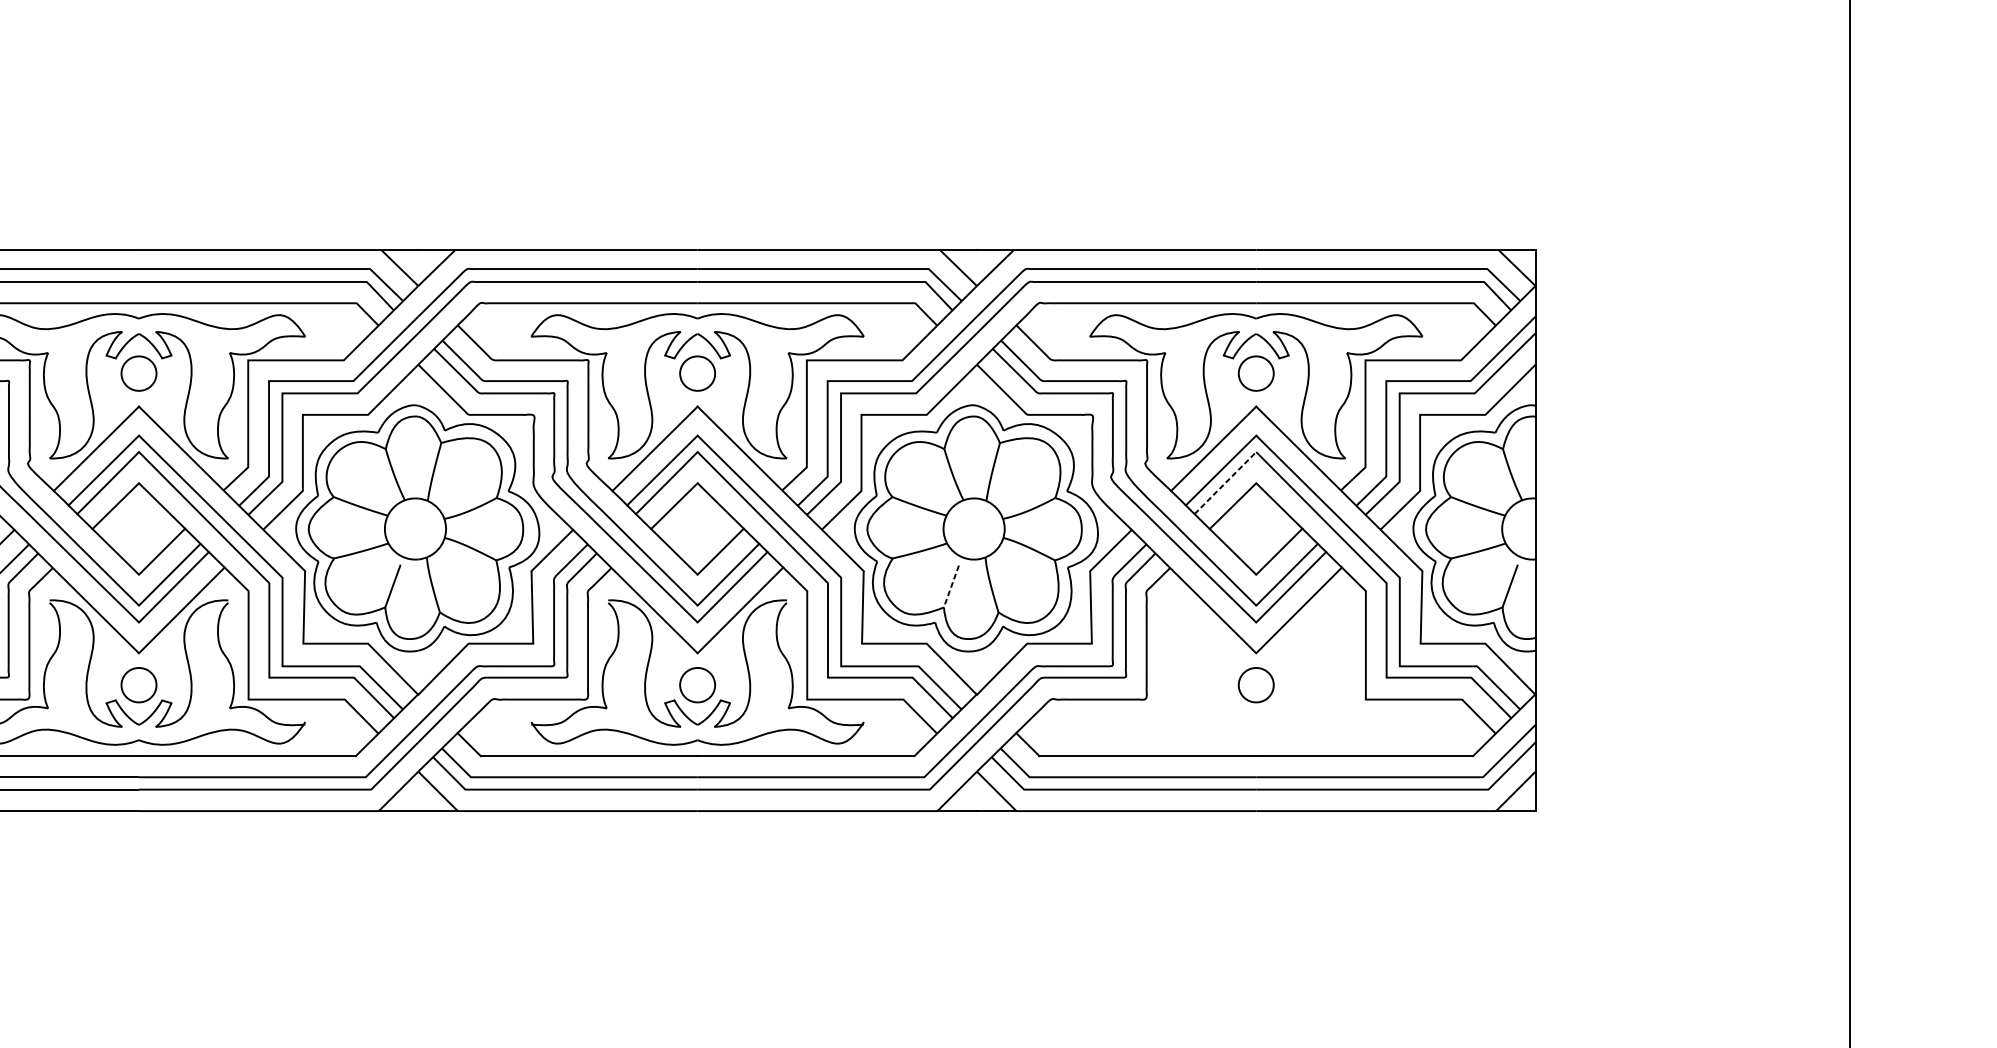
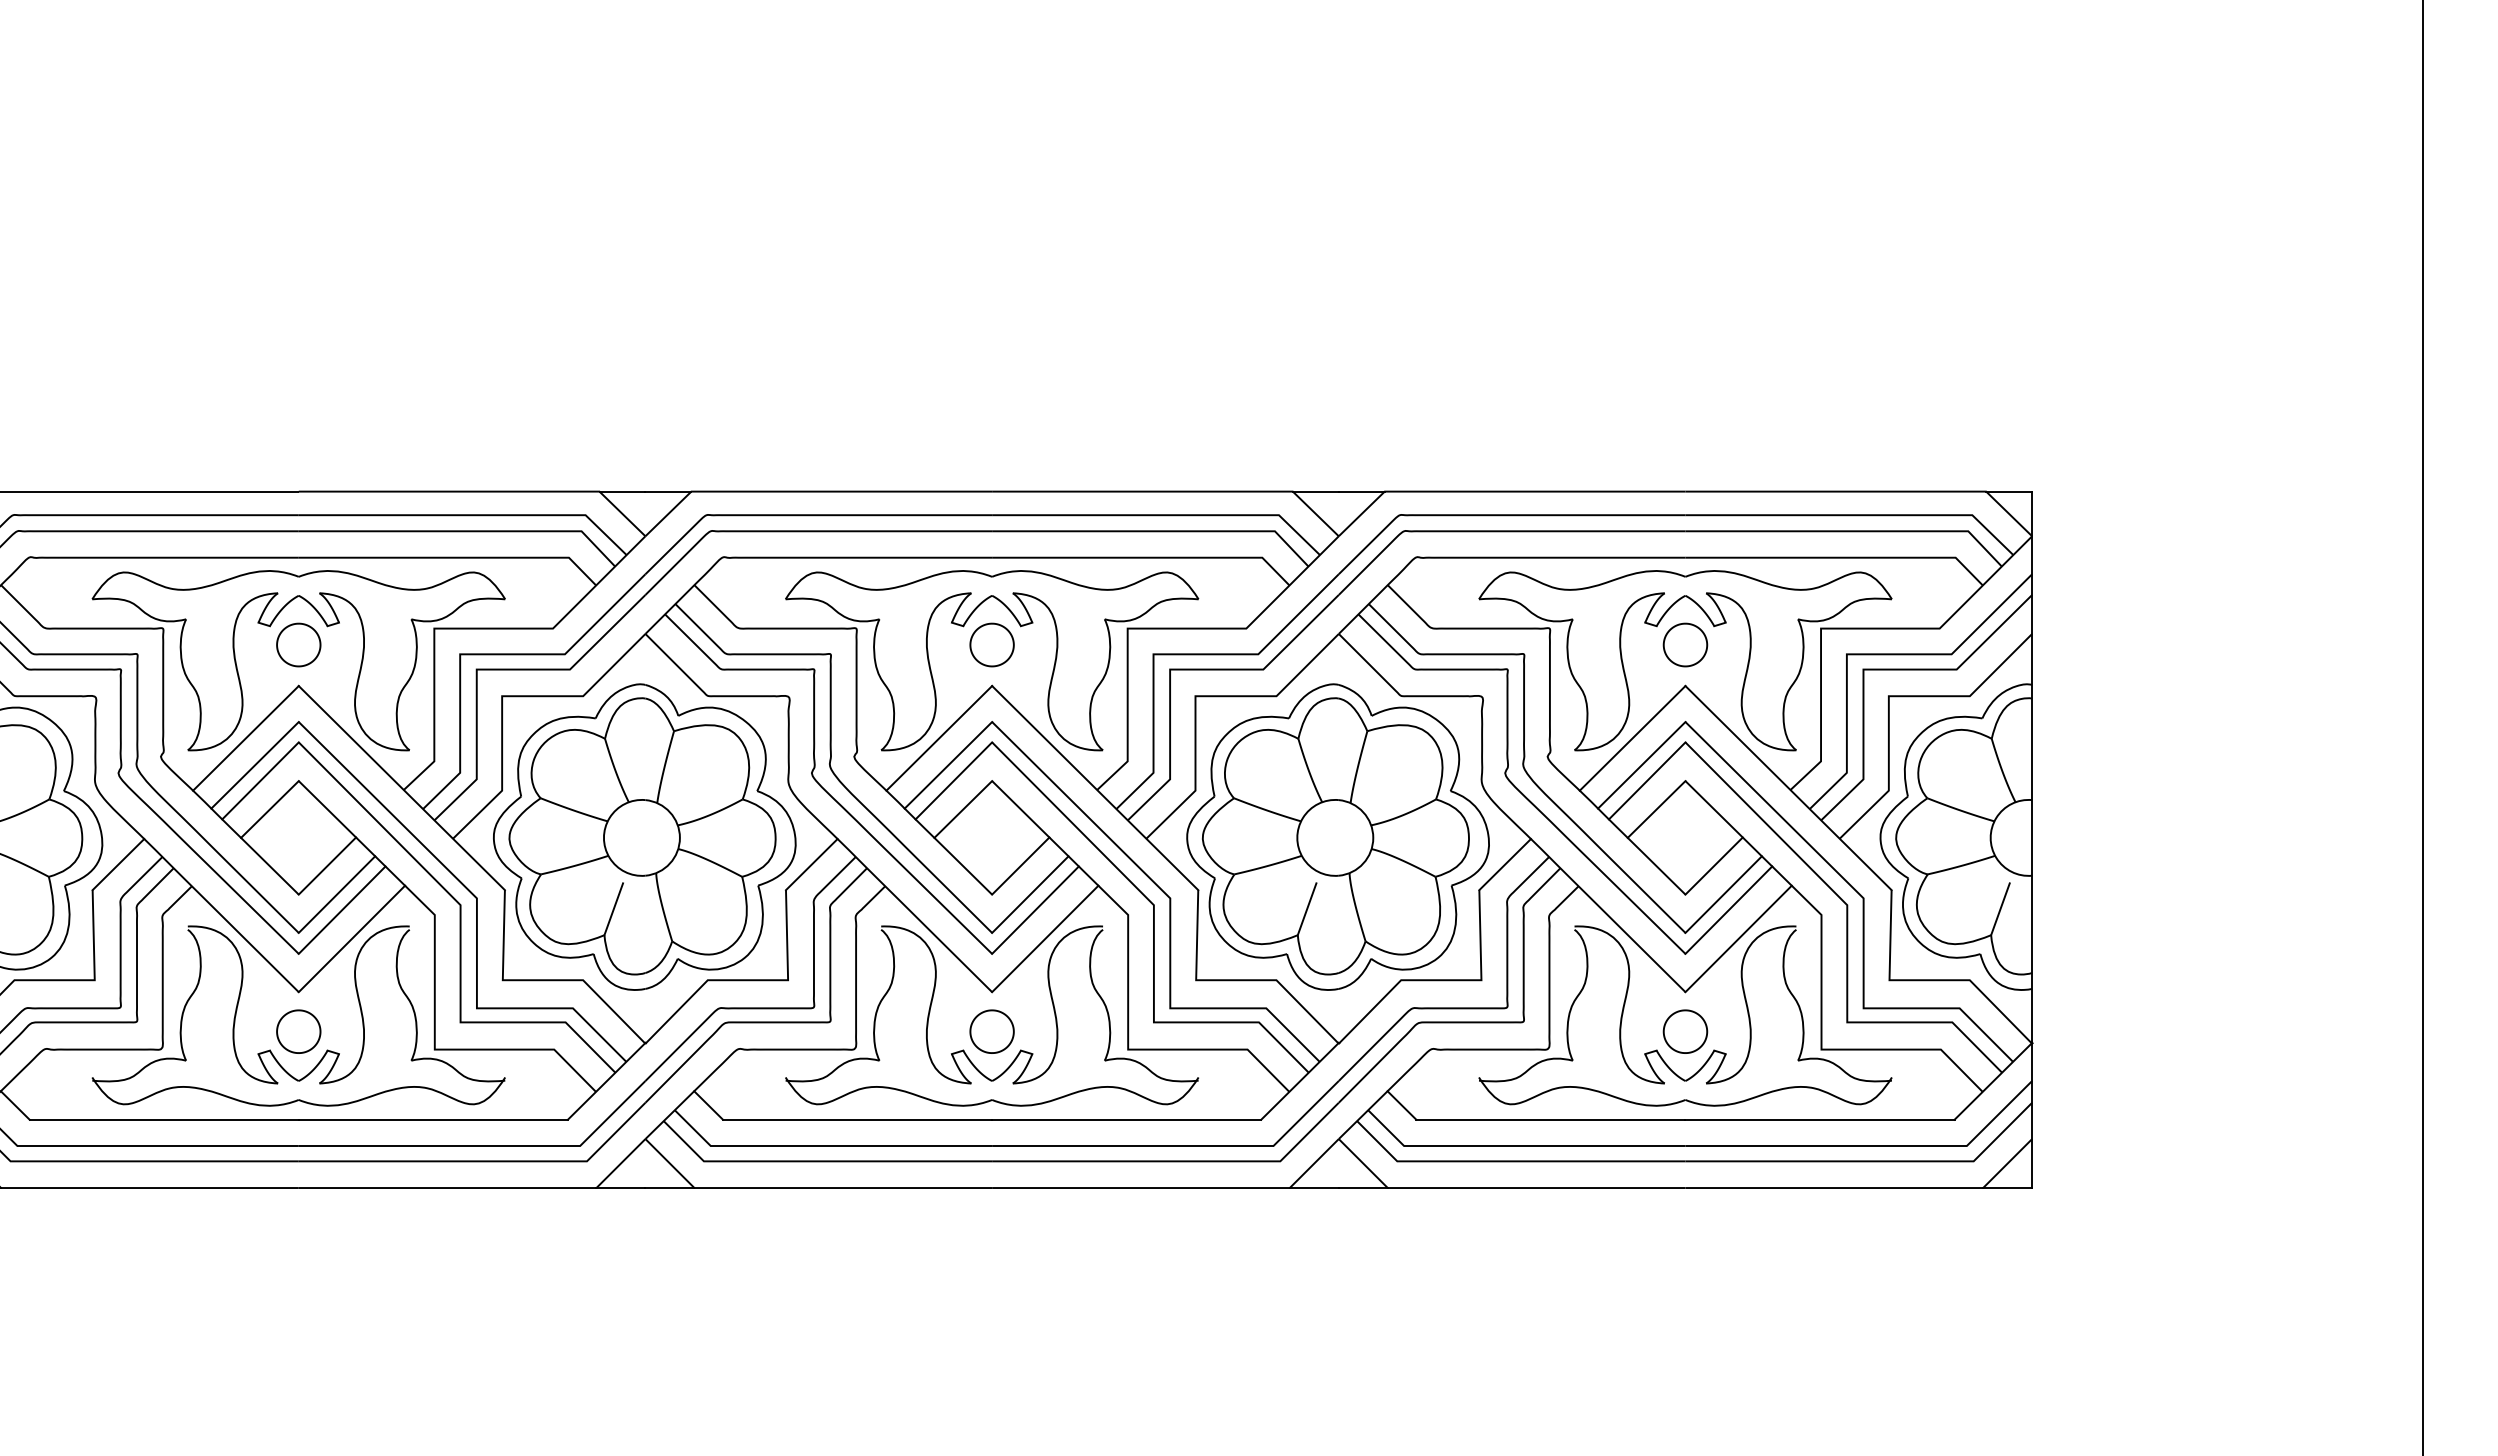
line: (1225, 482) -> (1647, 780), dashed -> solid
line: (951, 586) -> (1307, 909), dashed -> solid
part: (1233, 699) -> (1657, 1049), added

